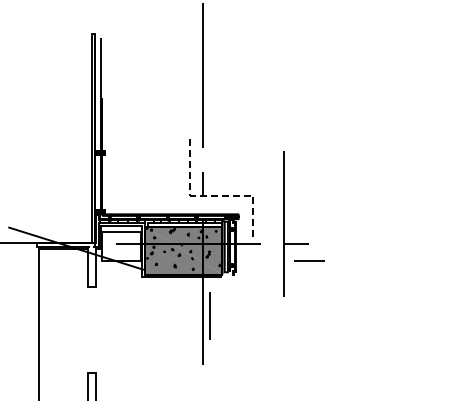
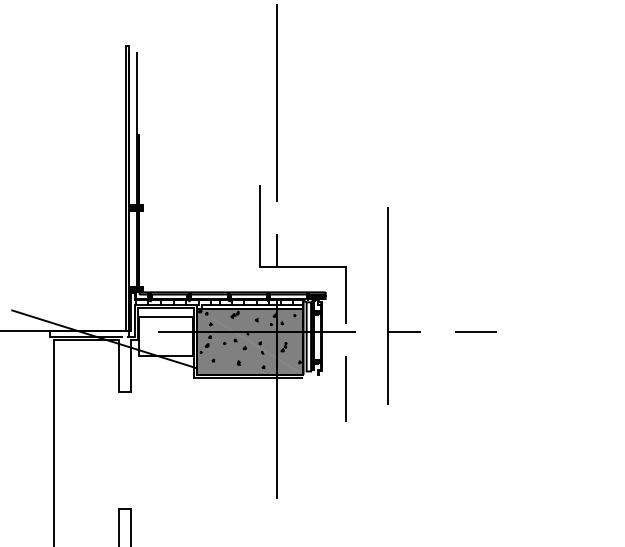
line: (212, 195) -> (289, 266), dashed -> solid
line: (309, 260) -> (475, 332), moved
line: (209, 315) -> (344, 388), moved

